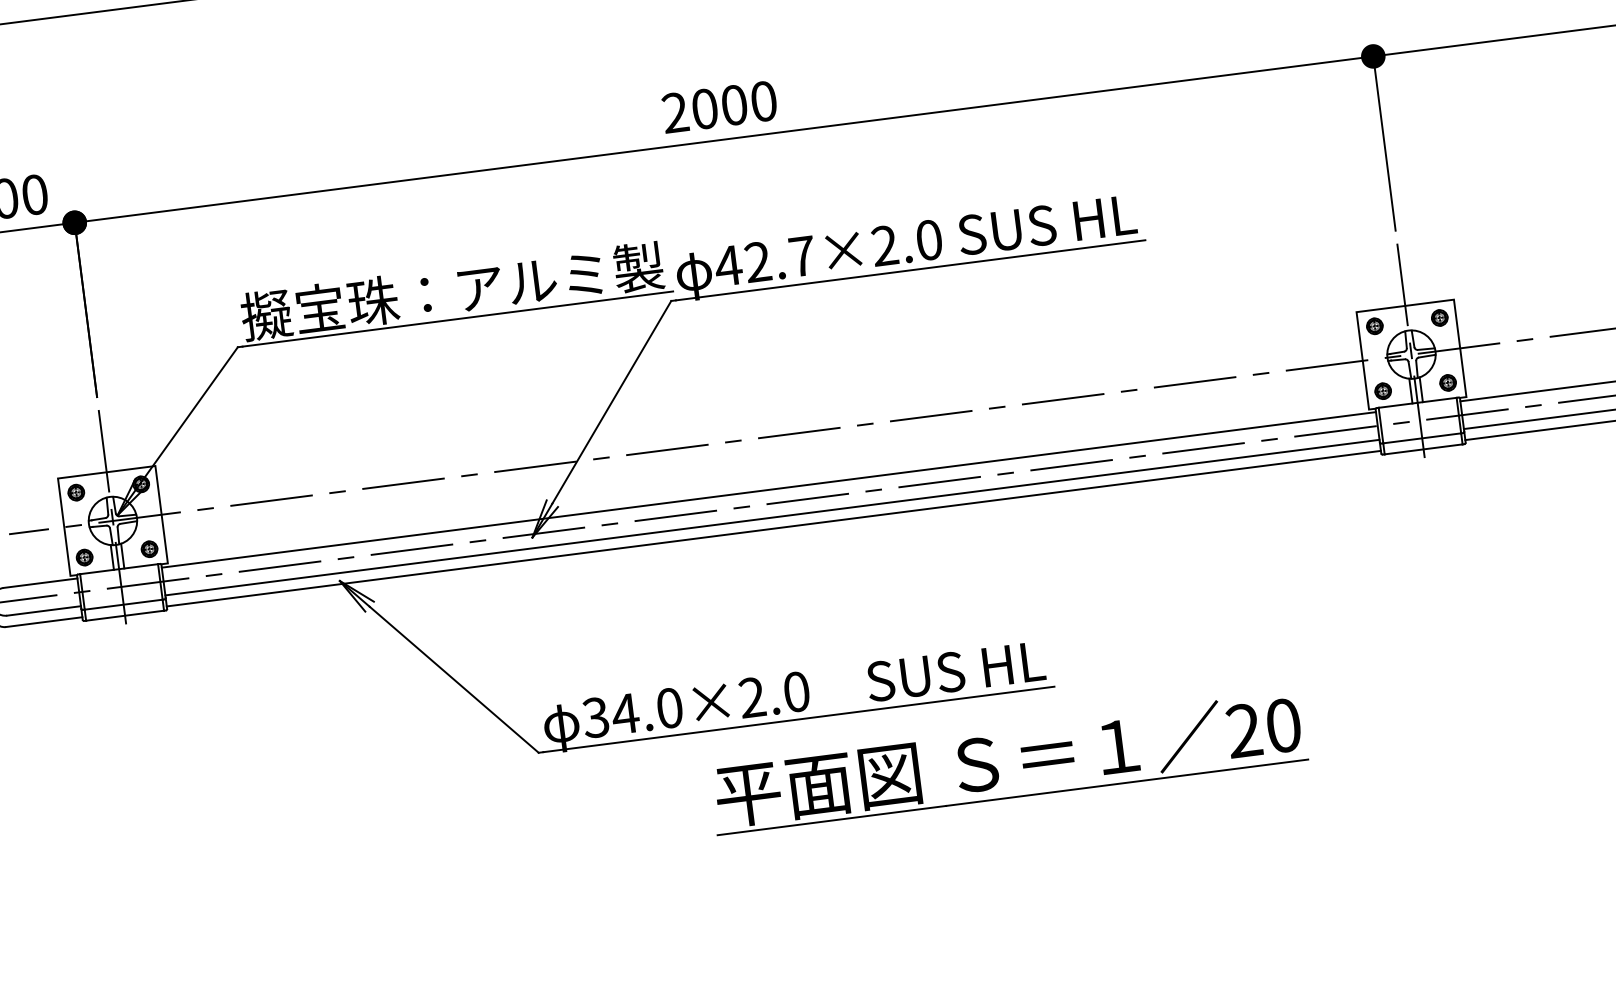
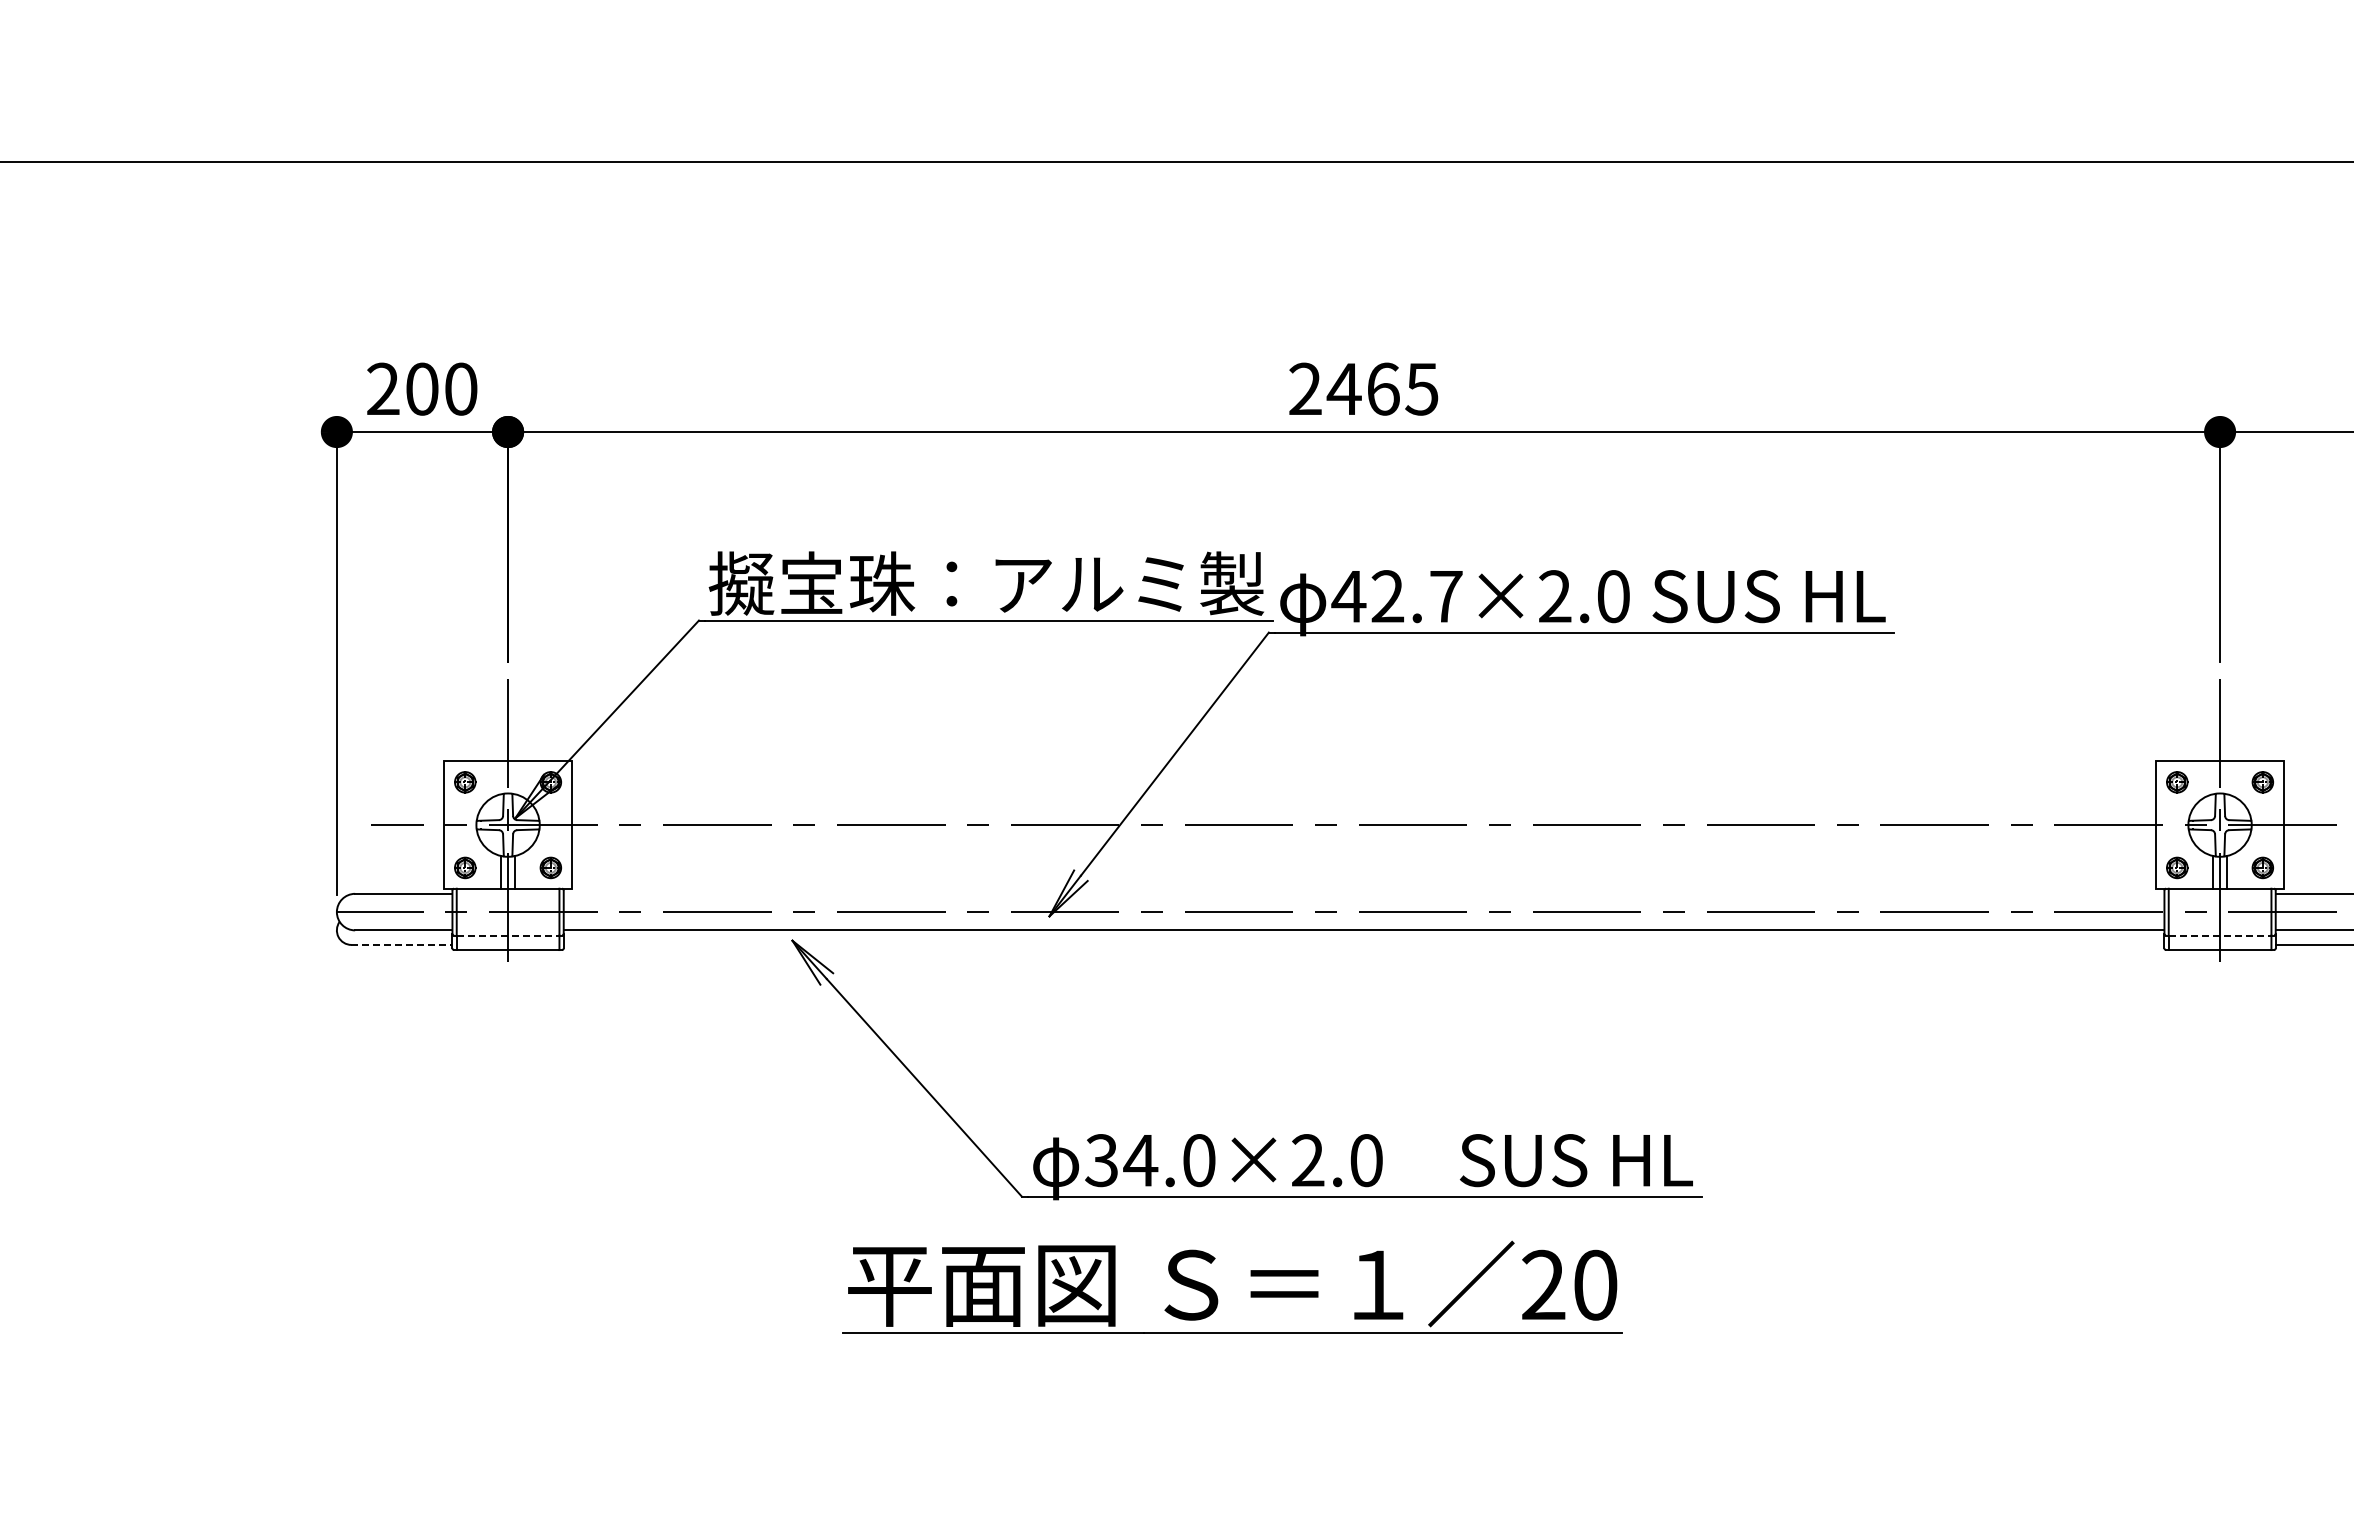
text: (733, 104) -> (1382, 388), 2000 -> 2465
line: (1422, 438) -> (2220, 935), solid -> dashed
line: (768, 489) -> (1363, 893), removed
line: (773, 528) -> (1363, 944), removed
line: (123, 604) -> (508, 935), solid -> dashed
line: (43, 621) -> (401, 944), solid -> dashed
part: (996, 768) -> (1216, 1293), moved

